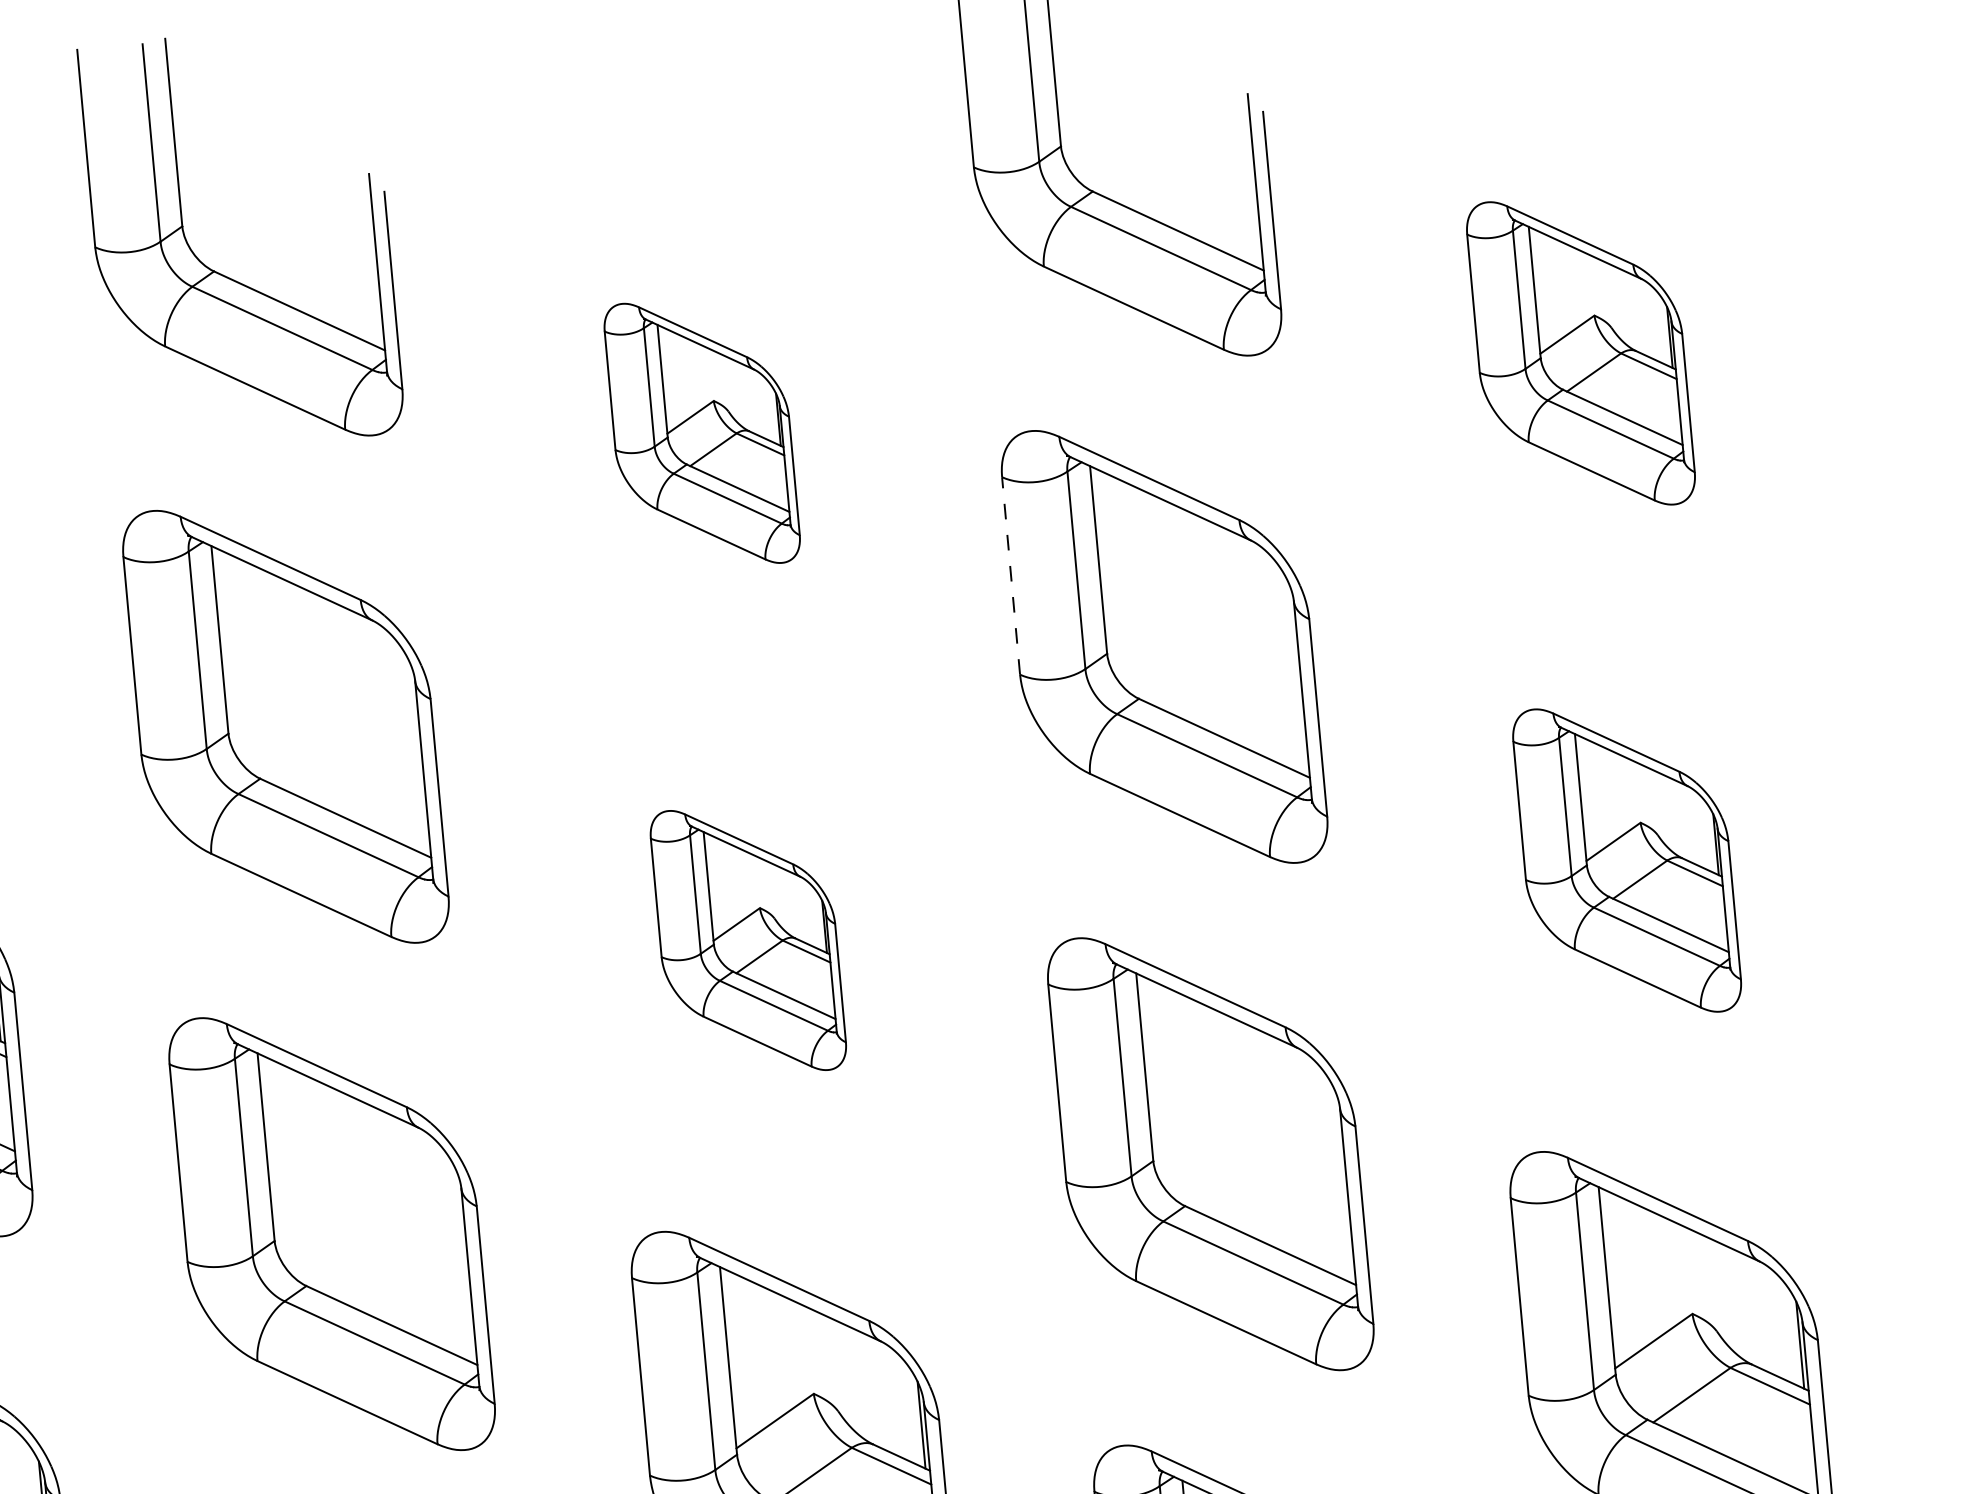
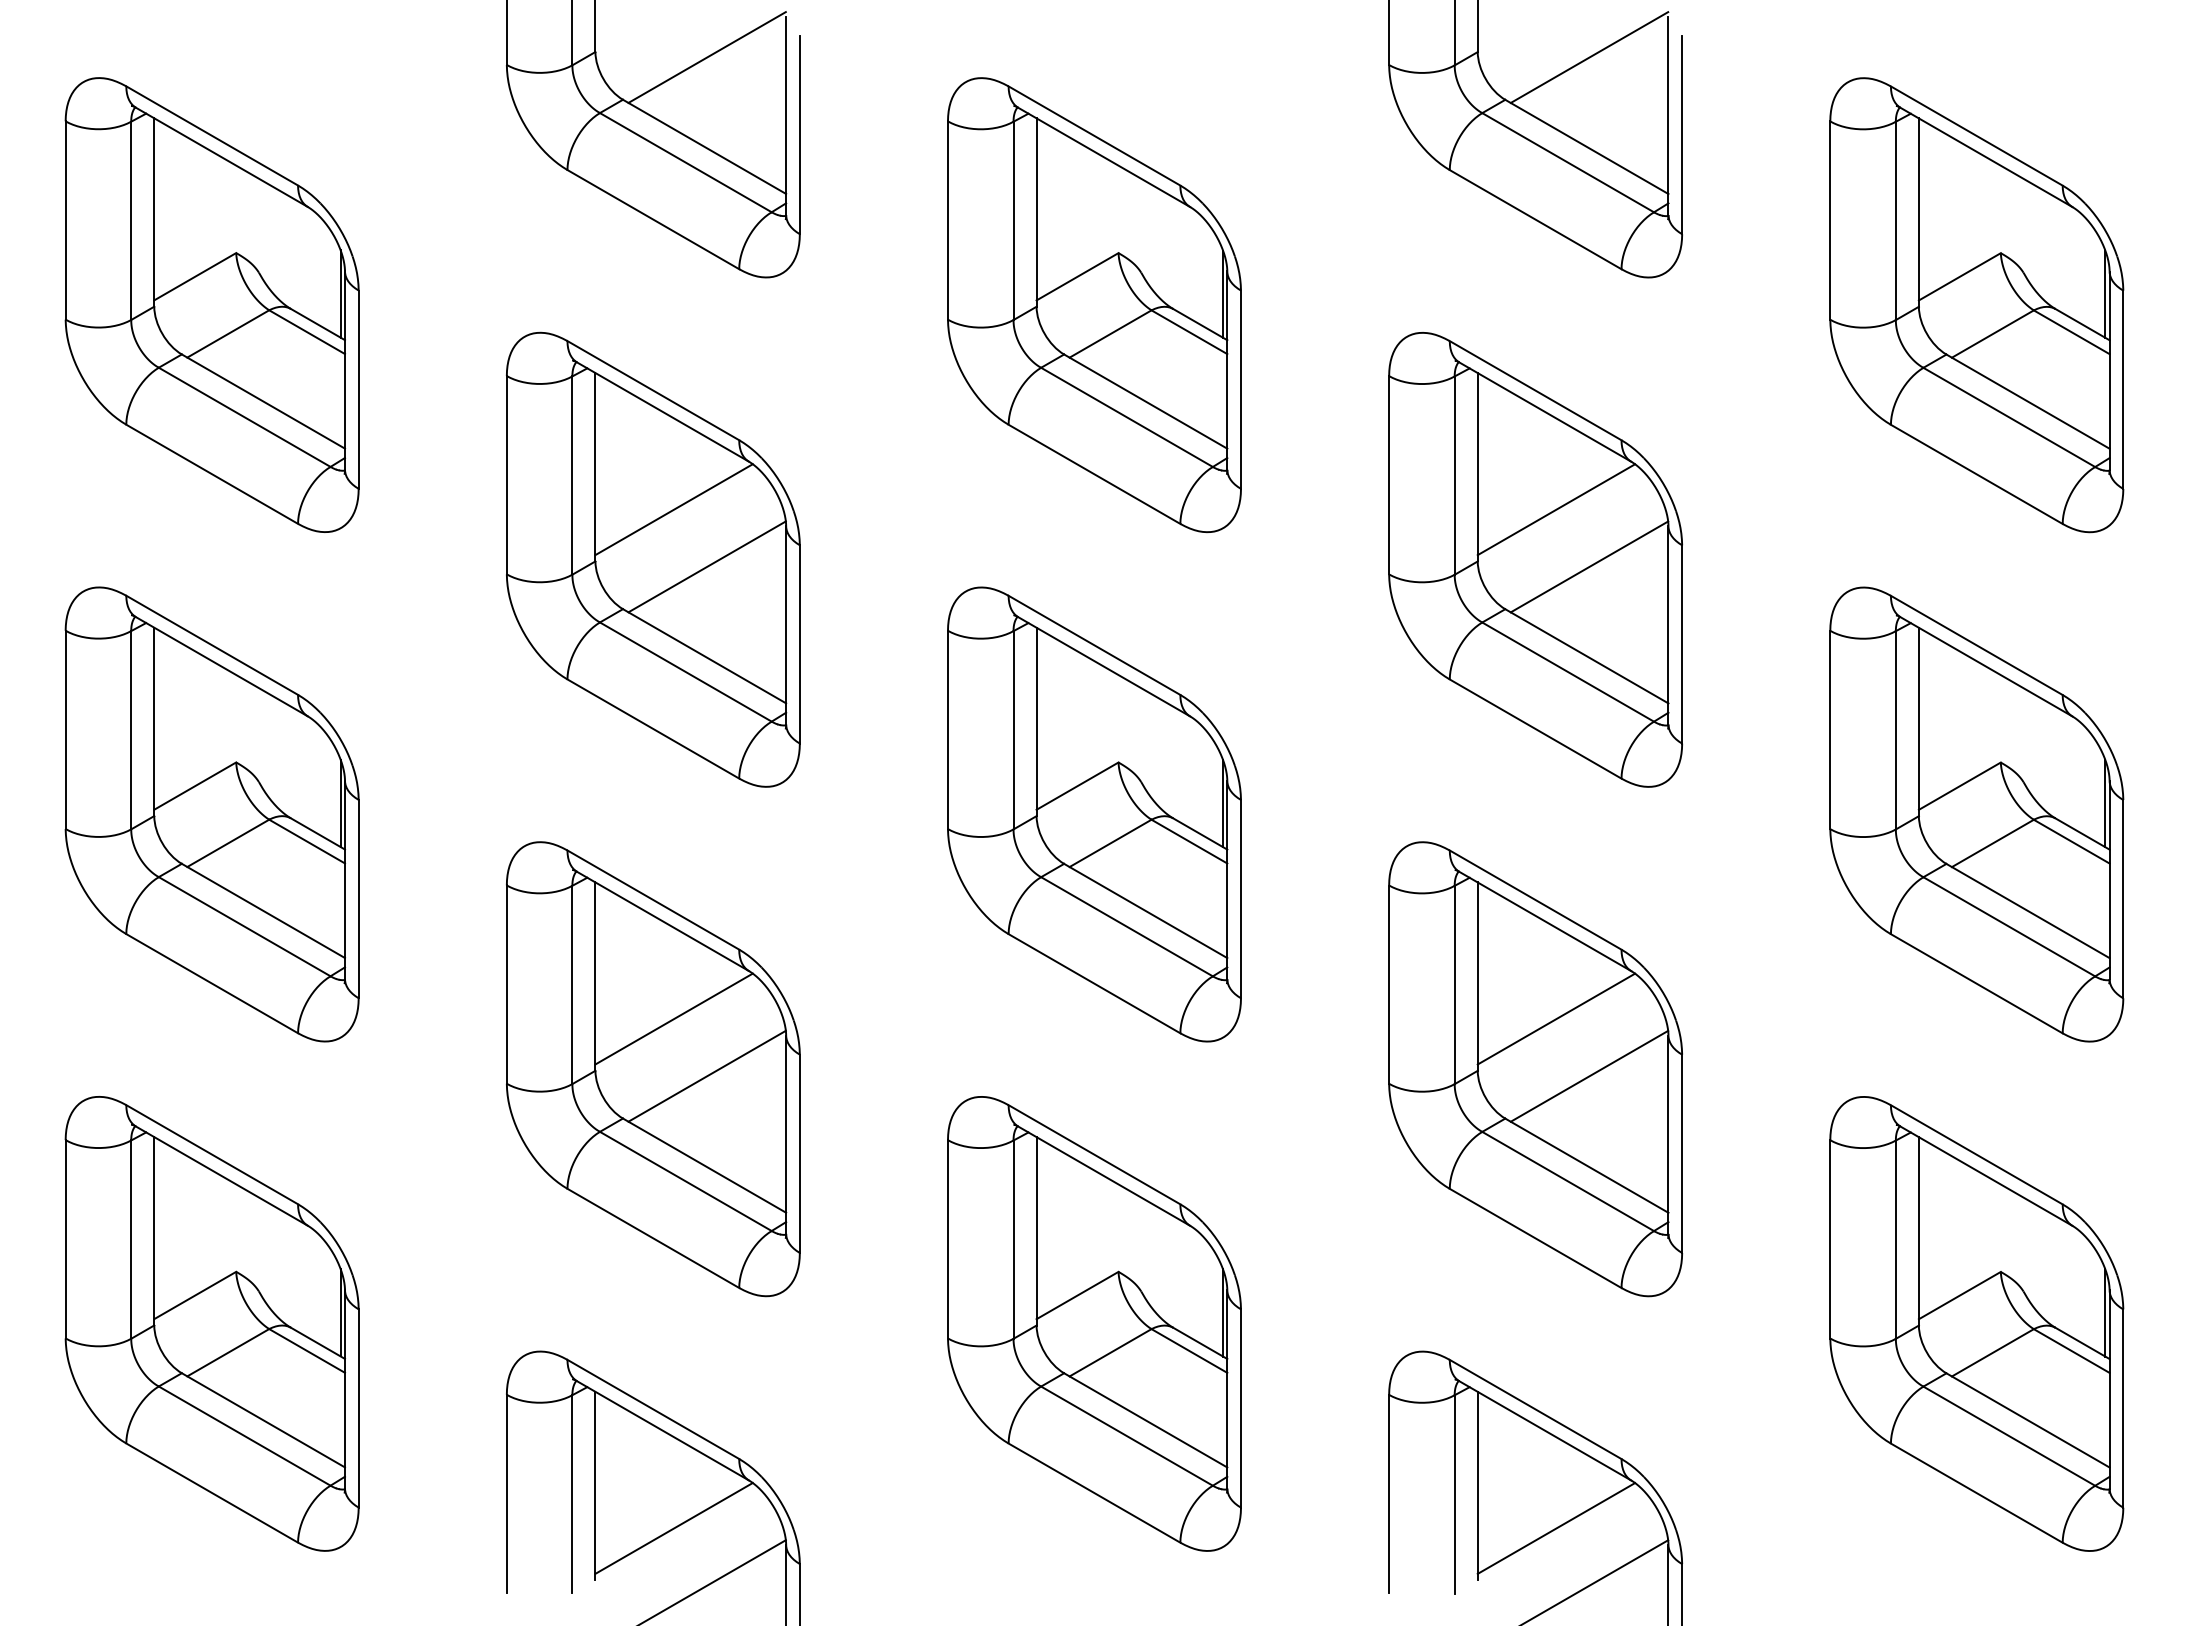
line: (1172, 141) -> (1589, 57), added
line: (293, 221) -> (706, 57), added
part: (1580, 353) -> (1976, 305), size x1.43
part: (702, 433) -> (1094, 305), size x1.67
line: (1011, 575) -> (1389, 474), dashed -> solid
line: (1180, 594) -> (1556, 509), added
line: (1218, 648) -> (1589, 566), added
line: (301, 674) -> (673, 509), added
line: (339, 728) -> (706, 566), added
part: (1626, 860) -> (1976, 814), size x1.43
part: (748, 940) -> (1094, 814), size x1.67
line: (1227, 1101) -> (1556, 1018), added
line: (1265, 1155) -> (1589, 1075), added
line: (347, 1181) -> (673, 1018), added
line: (385, 1235) -> (706, 1075), added

